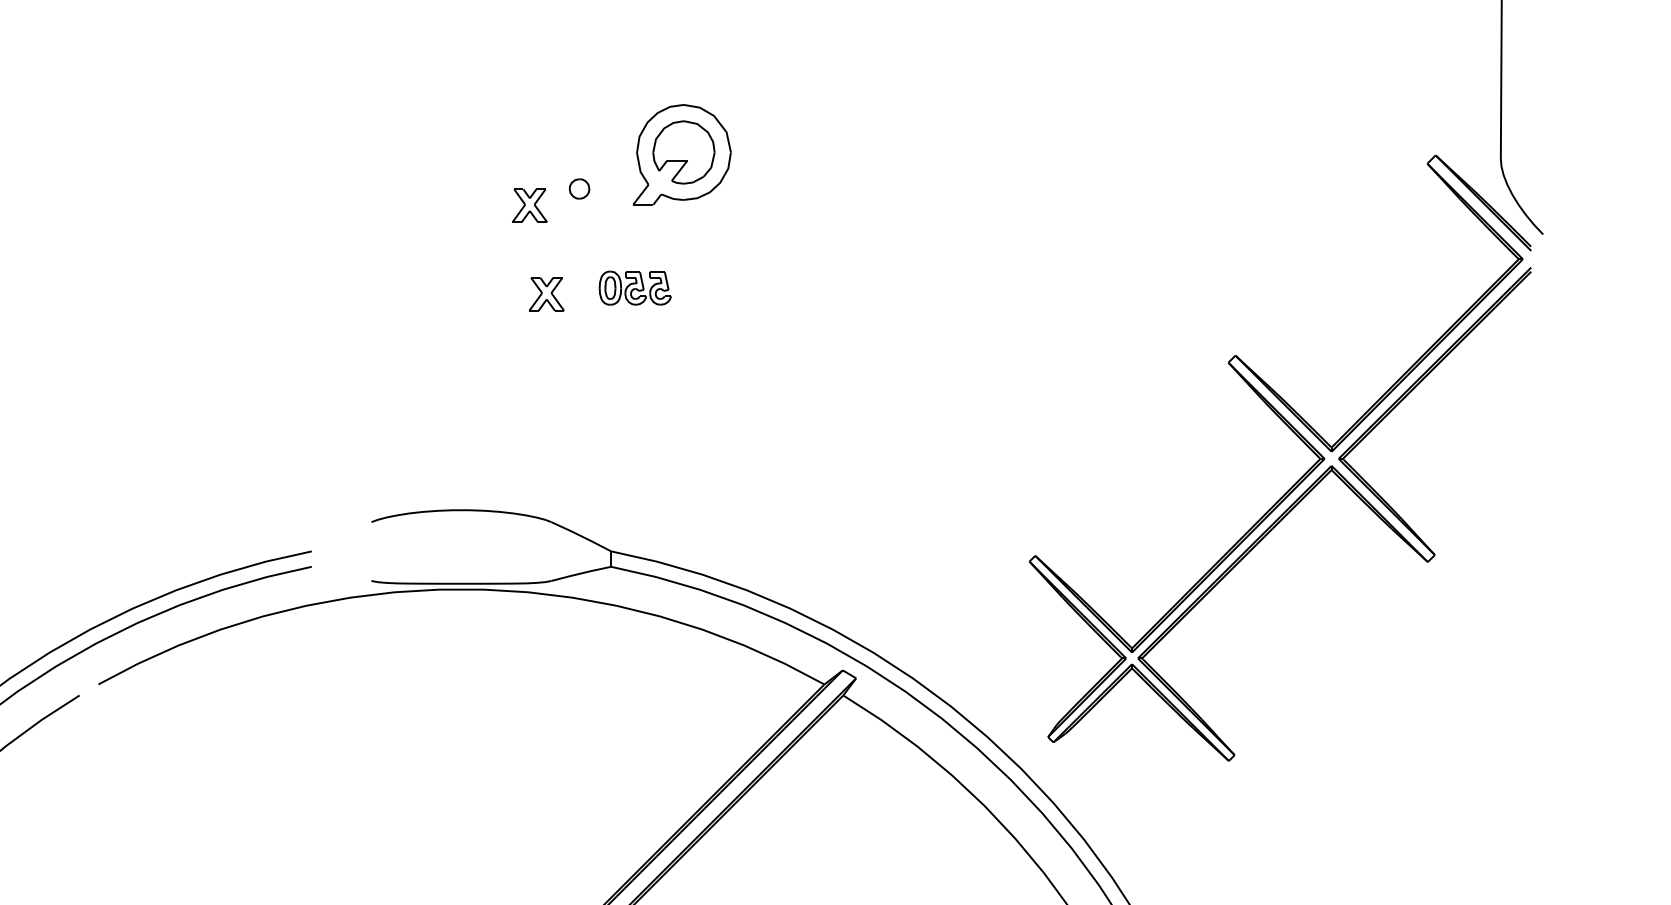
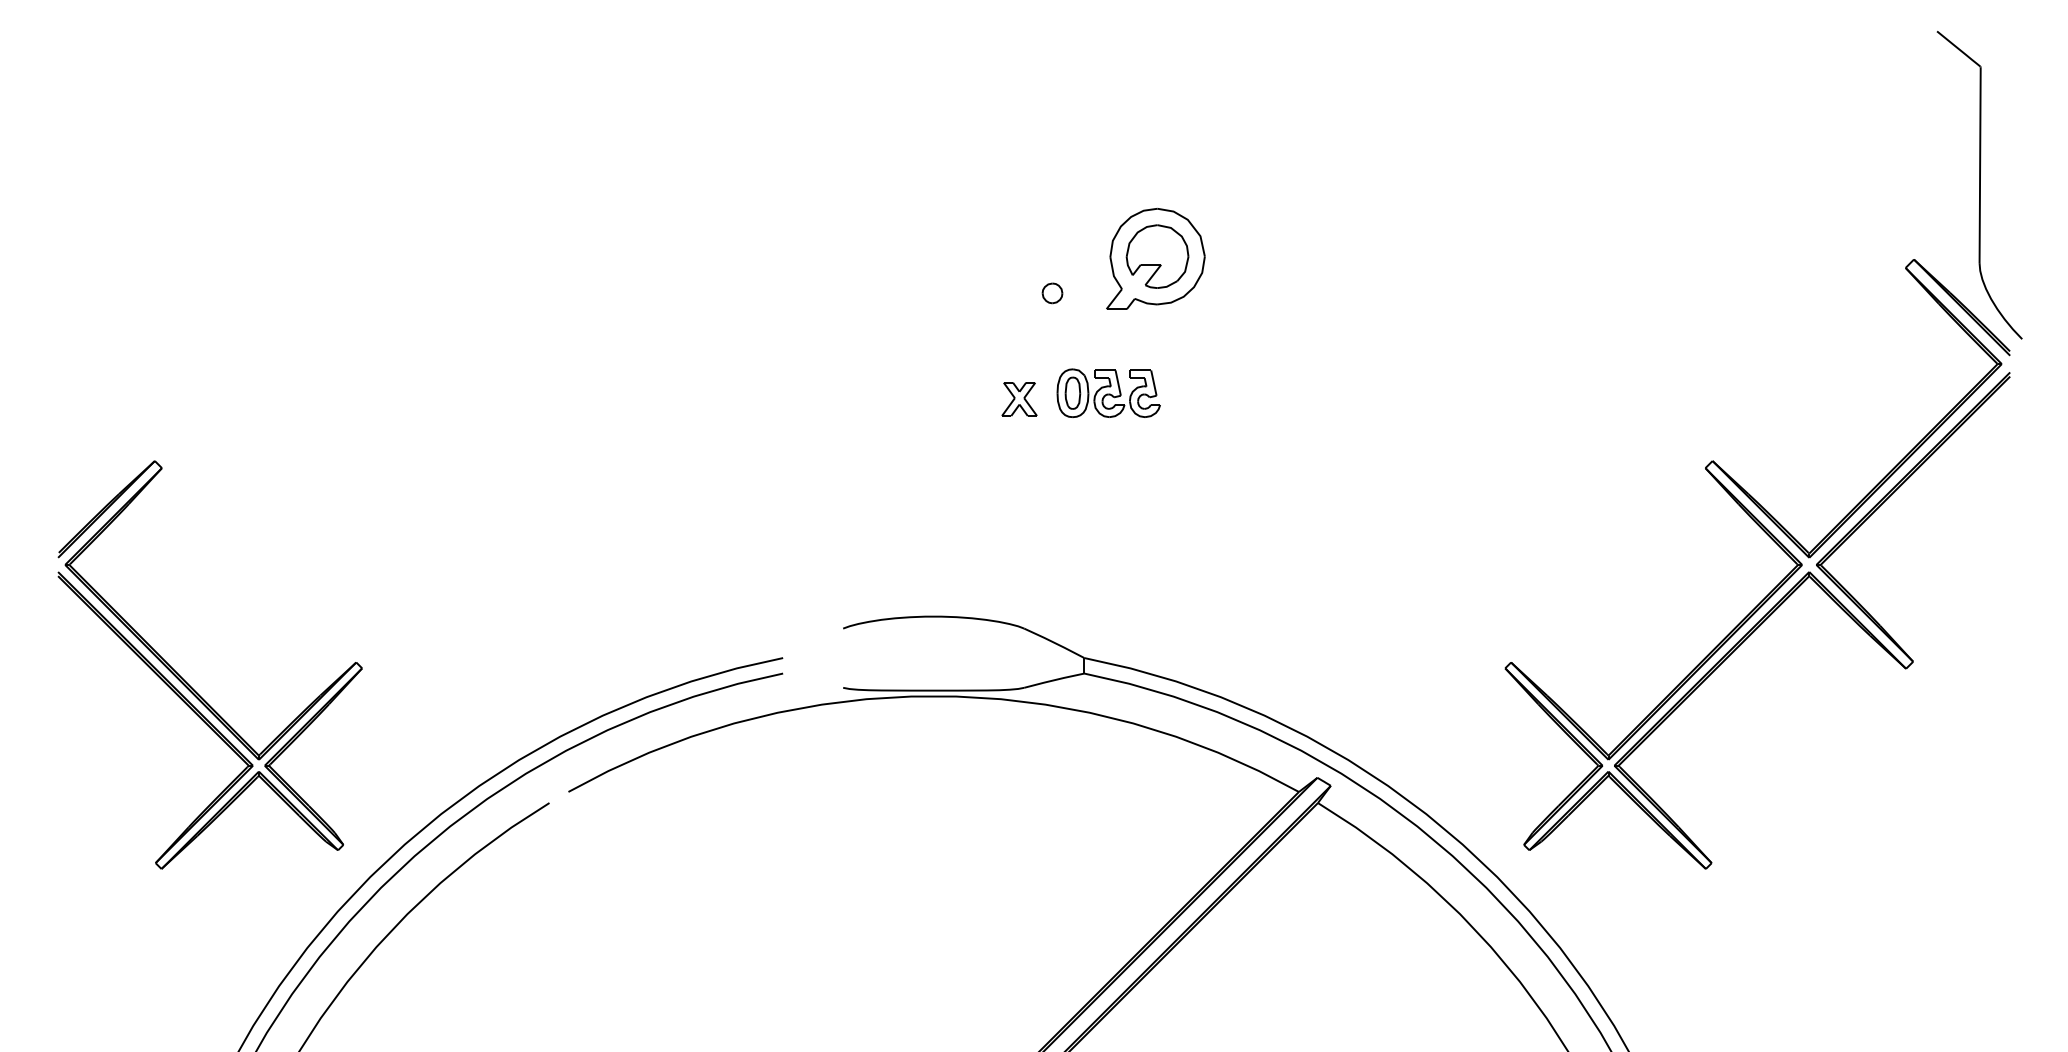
part: (529, 205) -> (1002, 310), removed
part: (635, 287) -> (1108, 392), size x1.43

